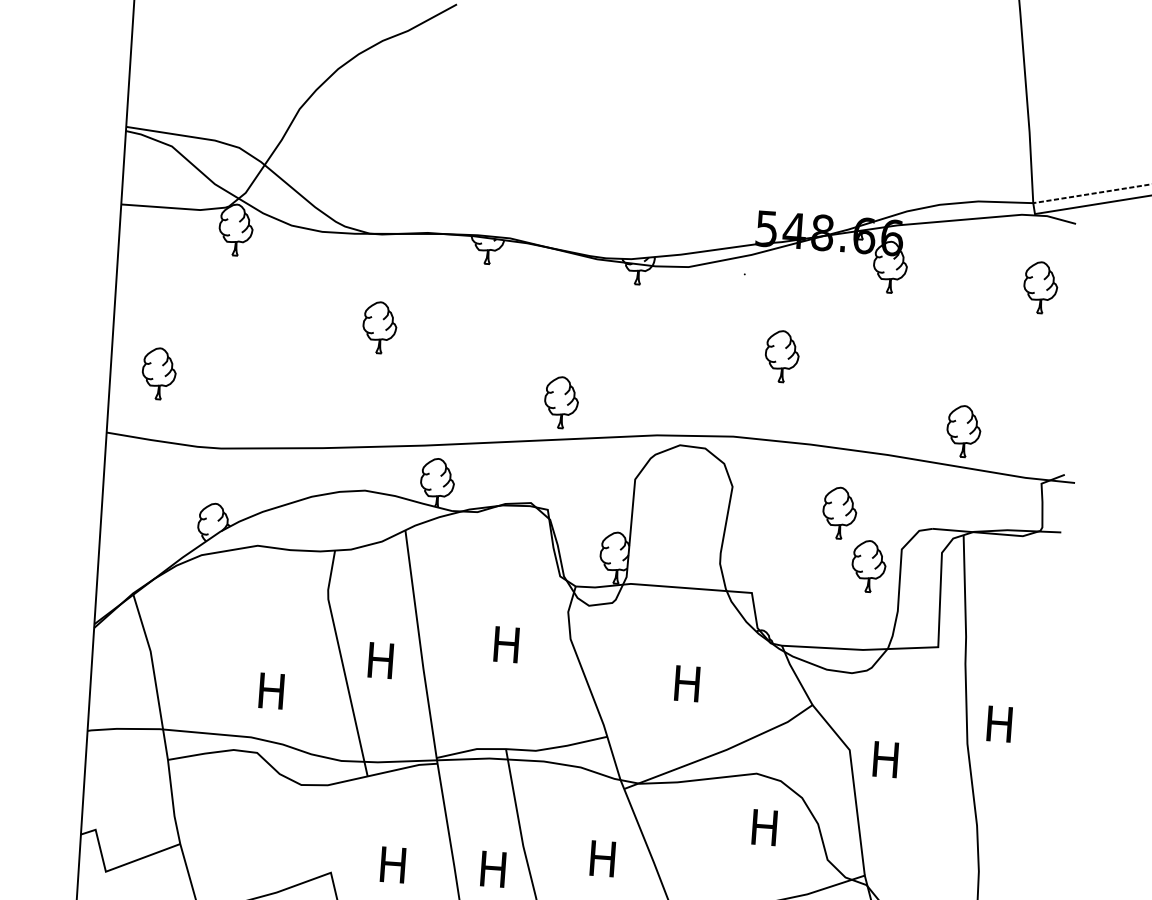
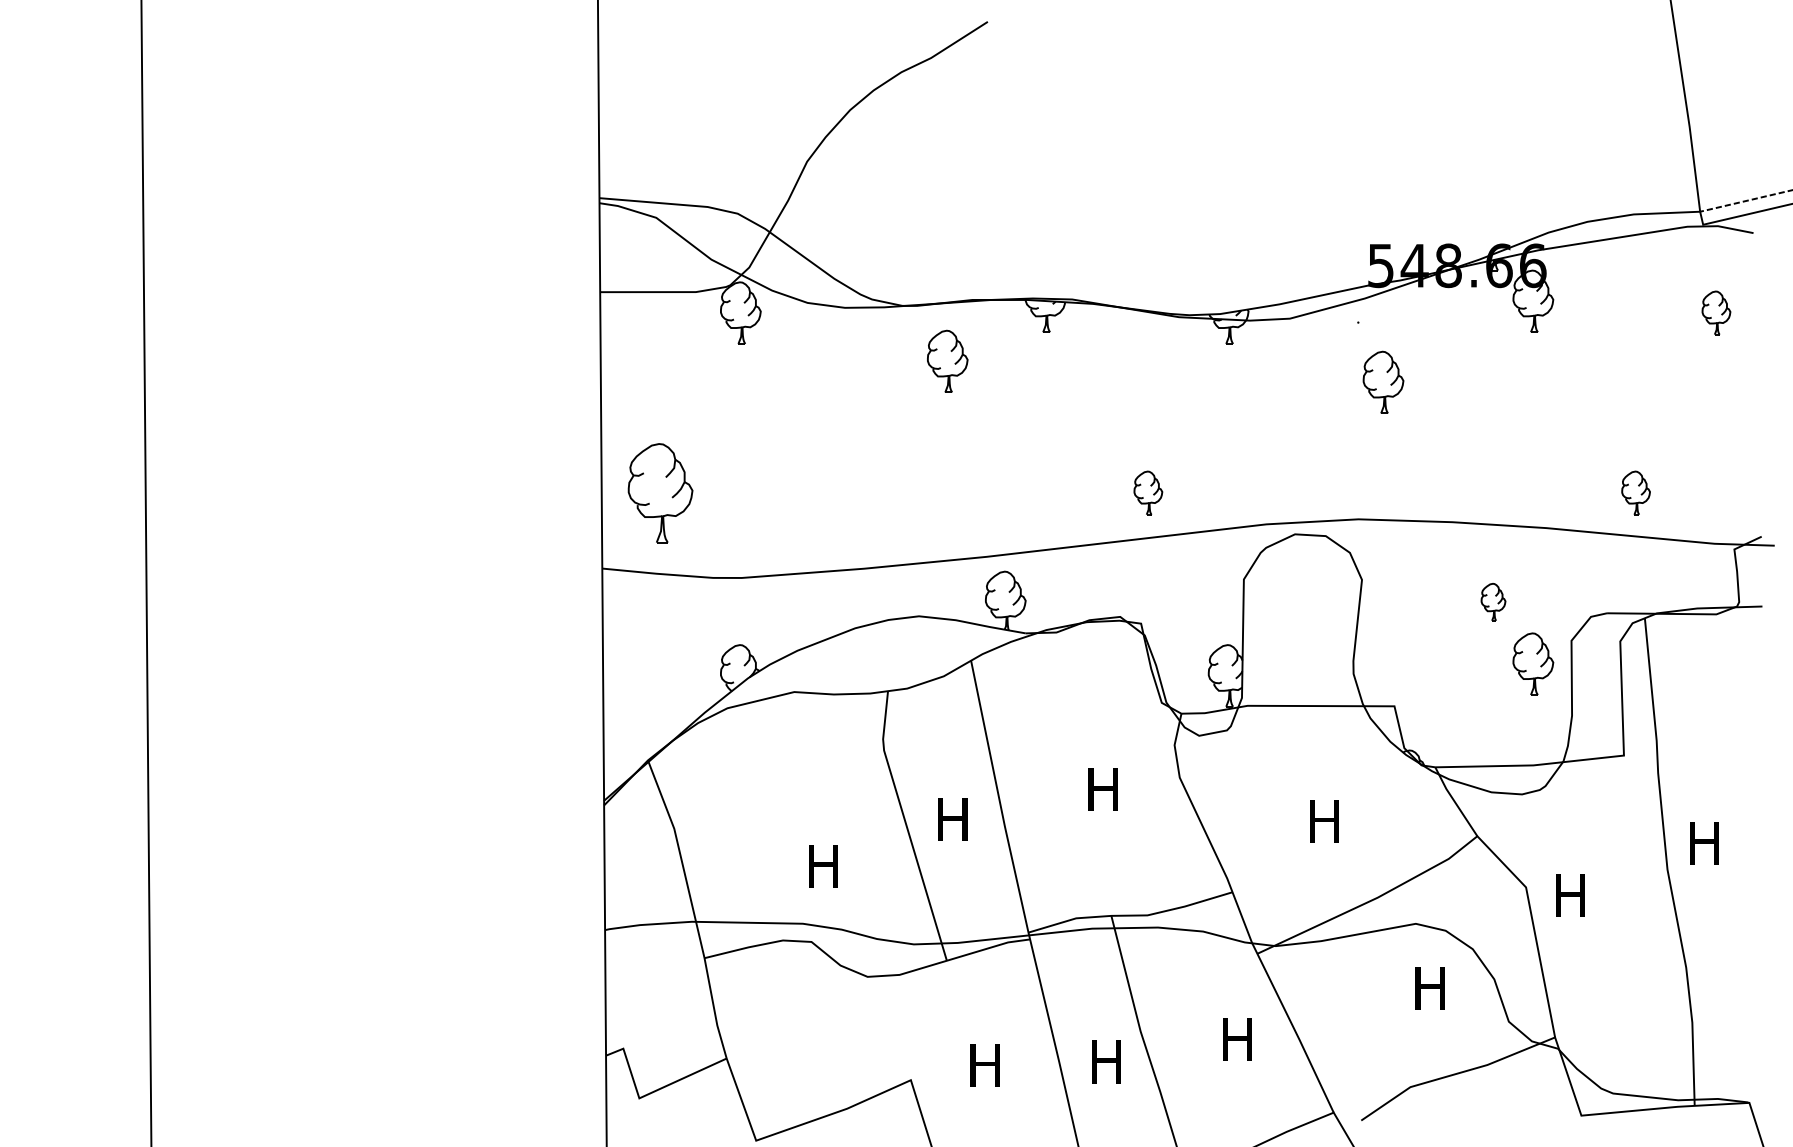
part: (1040, 287) -> (1716, 312), size x0.7
part: (379, 326) -> (947, 360), moved
part: (782, 355) -> (1383, 381), moved
part: (159, 373) -> (660, 492), size x1.6
part: (561, 402) -> (1148, 492), size x0.7
part: (963, 430) -> (1635, 492), size x0.7
part: (839, 512) -> (1493, 601), size x0.6

